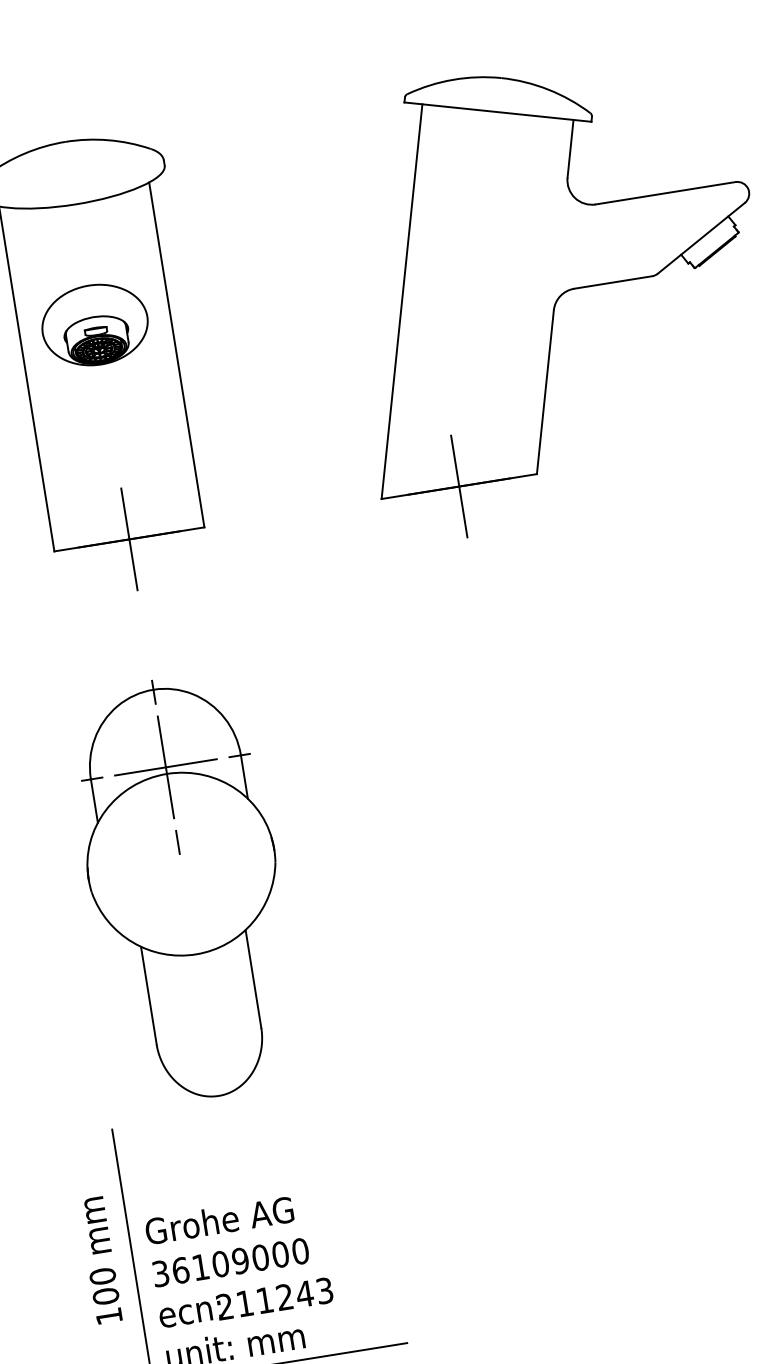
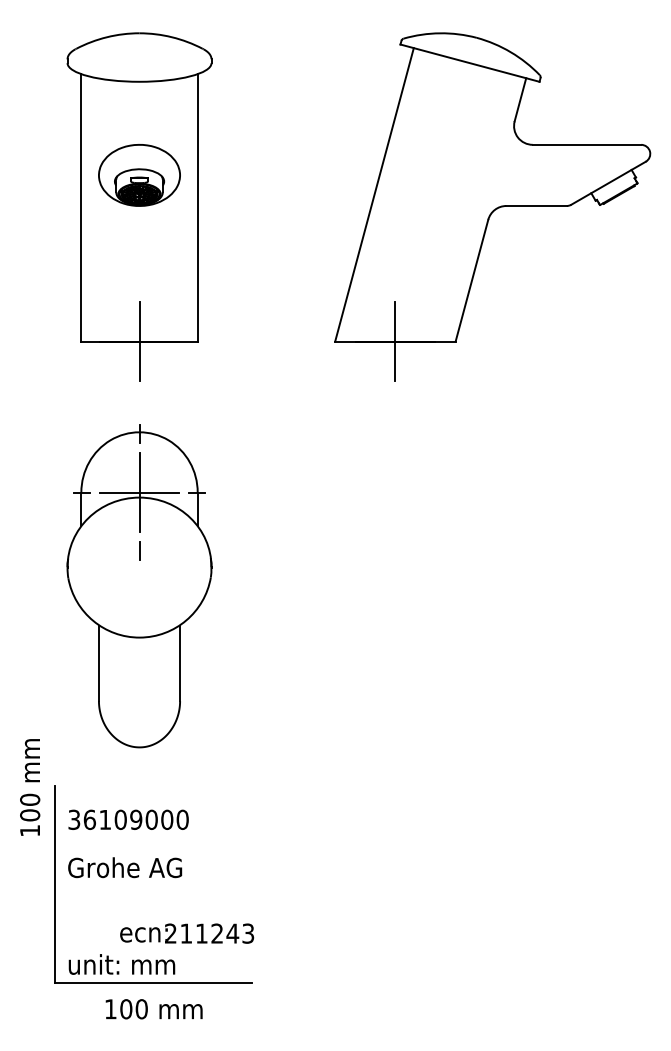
part: (185, 888) -> (139, 586), moved
text: (100, 1260) -> (30, 787), moved
text: (230, 1262) -> (128, 819), moved
text: (246, 1303) -> (187, 933), moved

